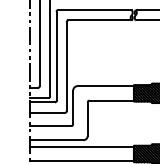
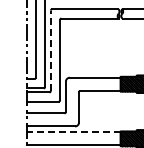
line: (56, 55) -> (50, 50), solid -> dashed
line: (81, 146) -> (73, 132), solid -> dashed

